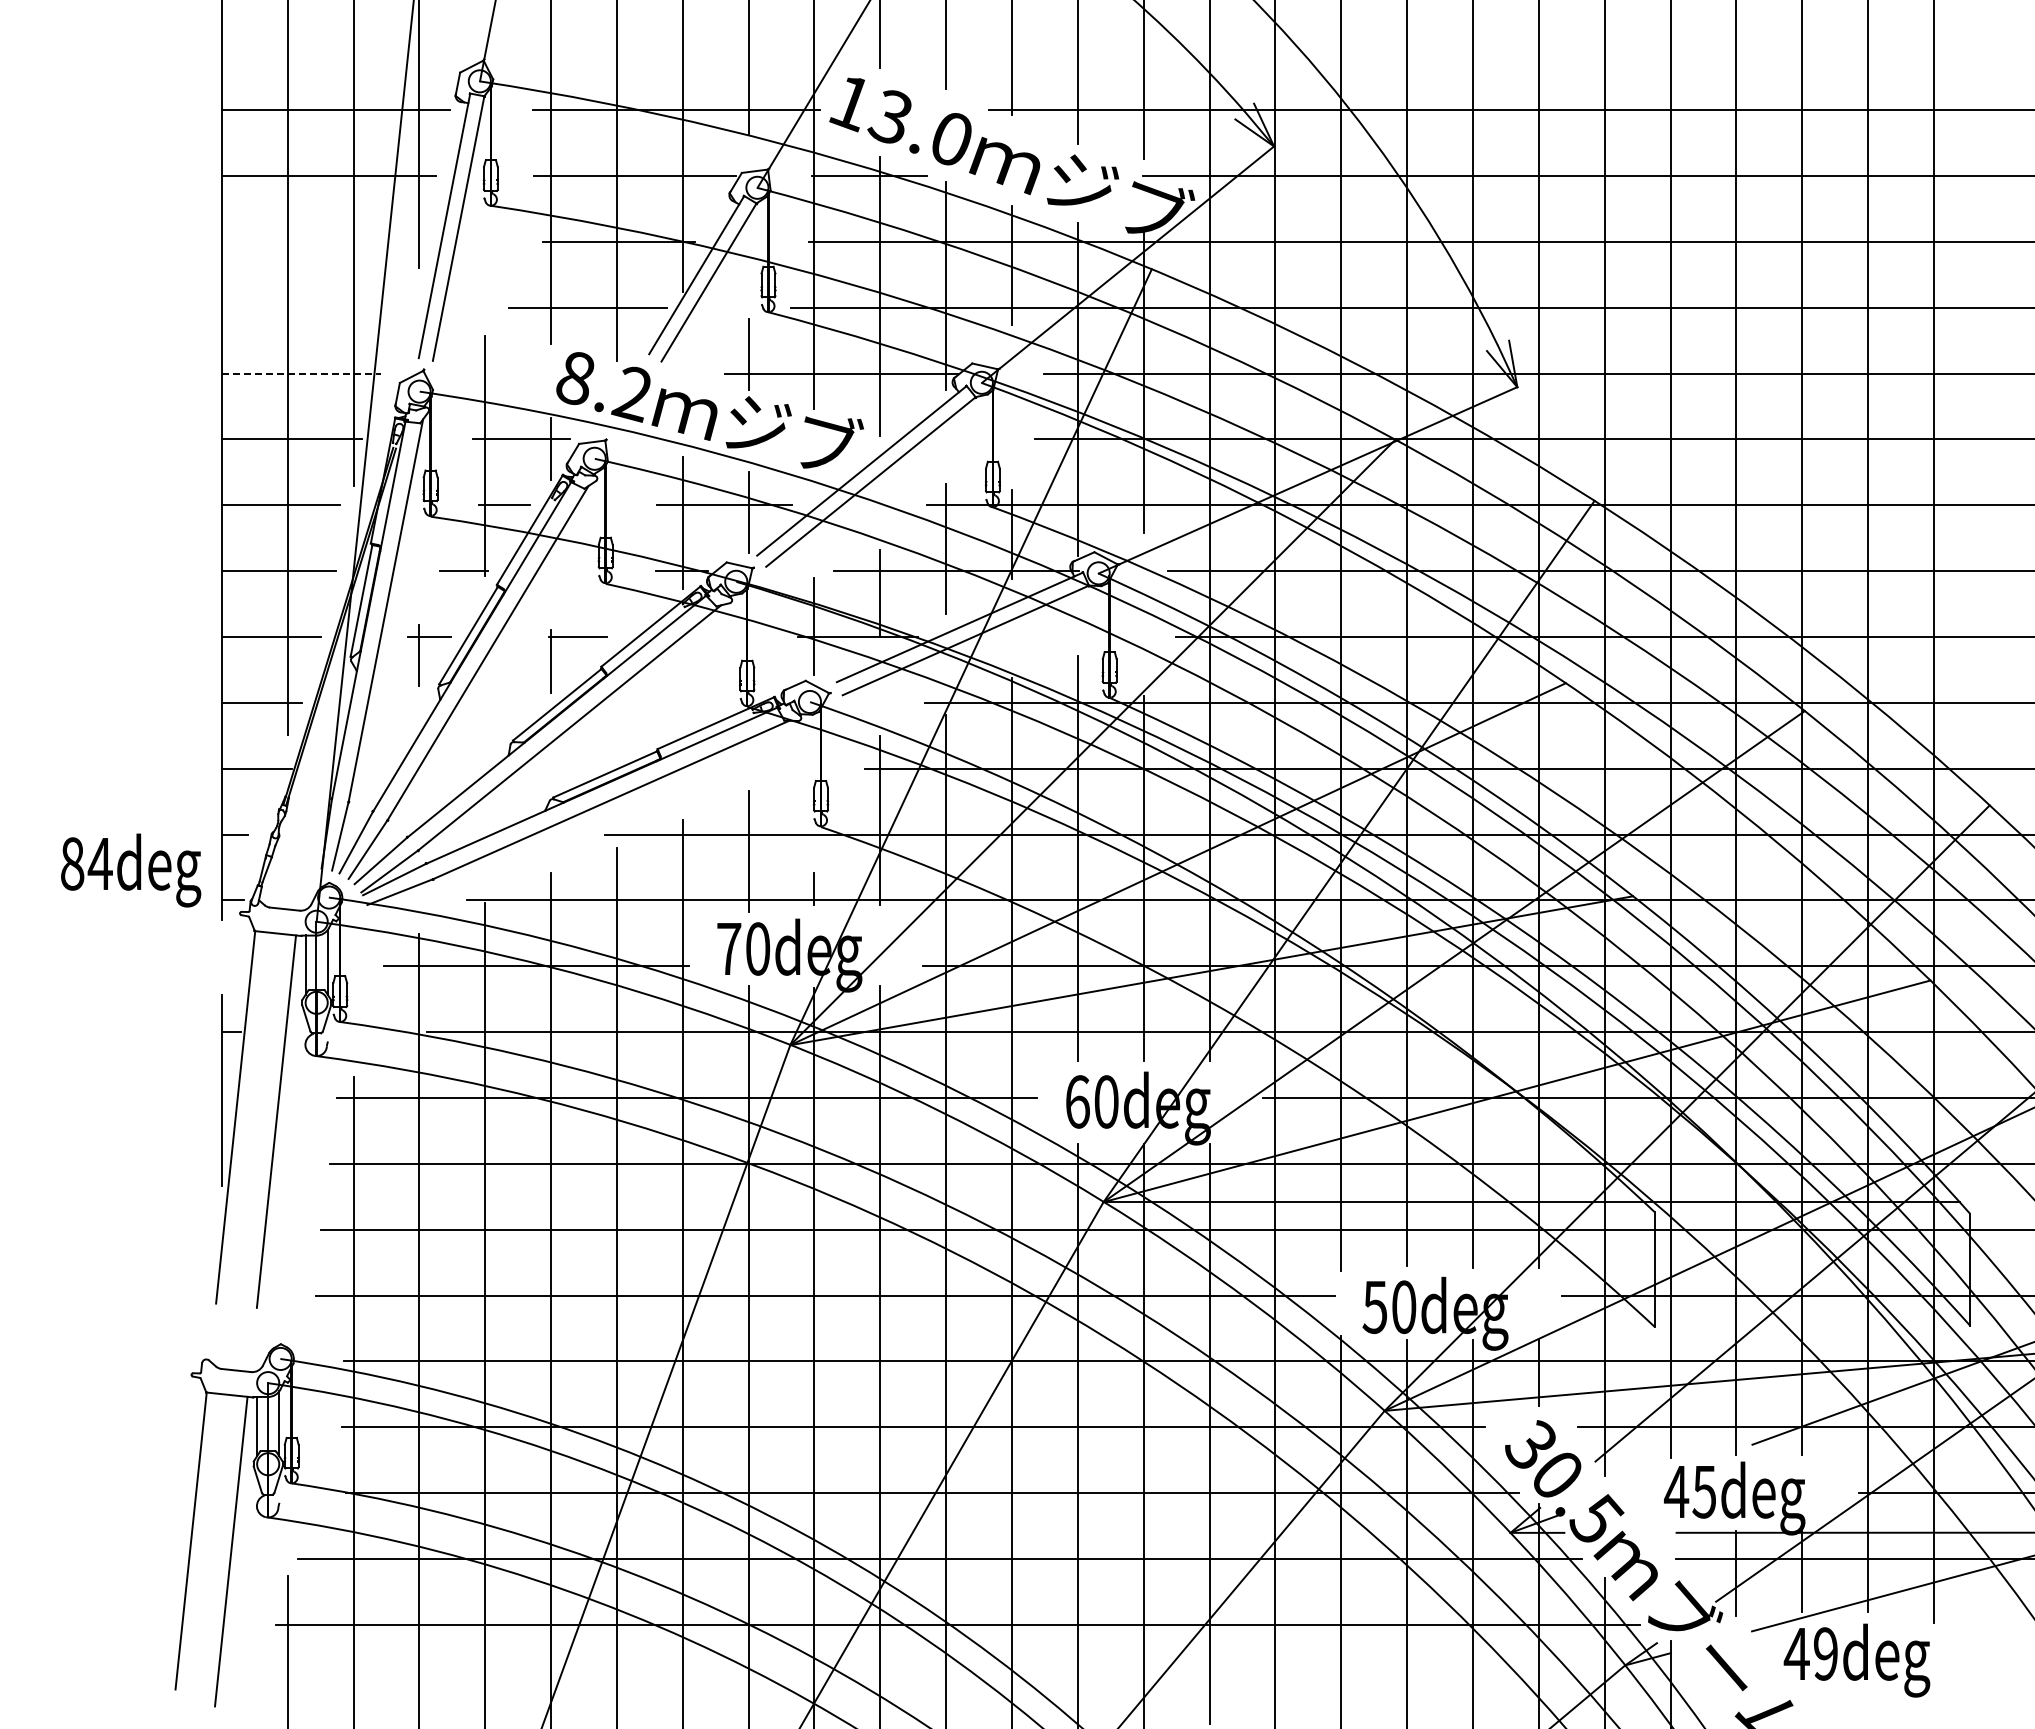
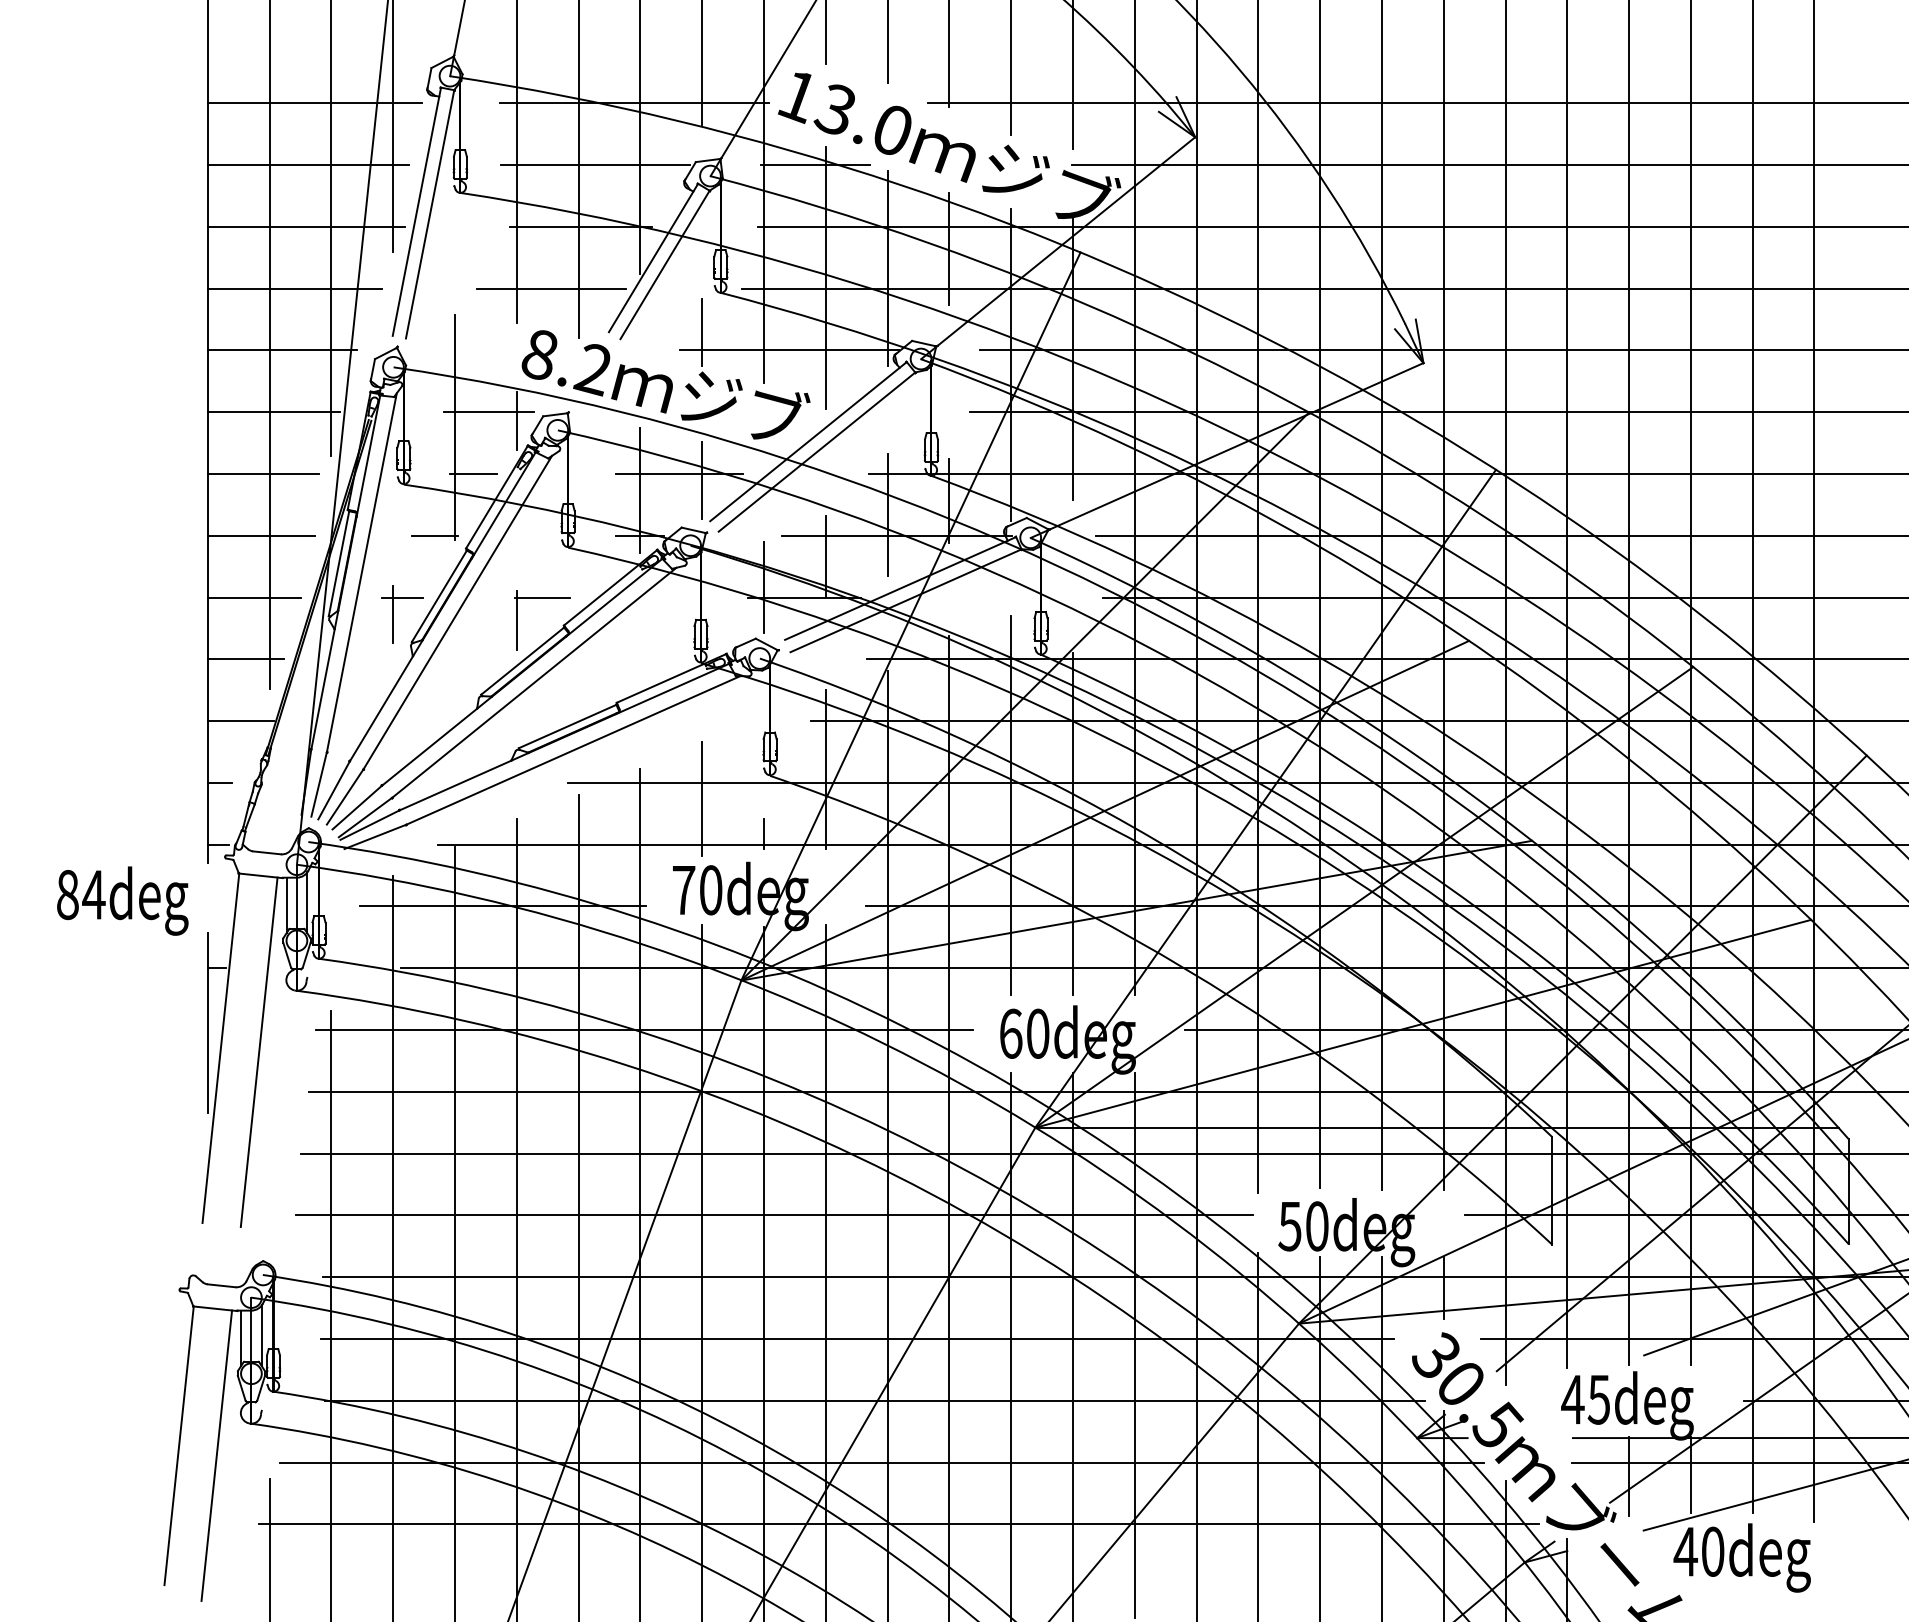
line: (326, 241) -> (306, 226), added
line: (314, 307) -> (294, 288), added
line: (301, 373) -> (282, 350), dashed -> solid
text: (131, 870) -> (123, 901), moved
text: (1825, 1653) -> (1712, 1551), 49deg -> 40deg

